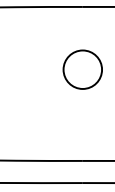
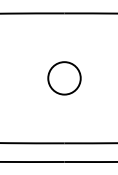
circle: (82, 69) -> (64, 78), moved

